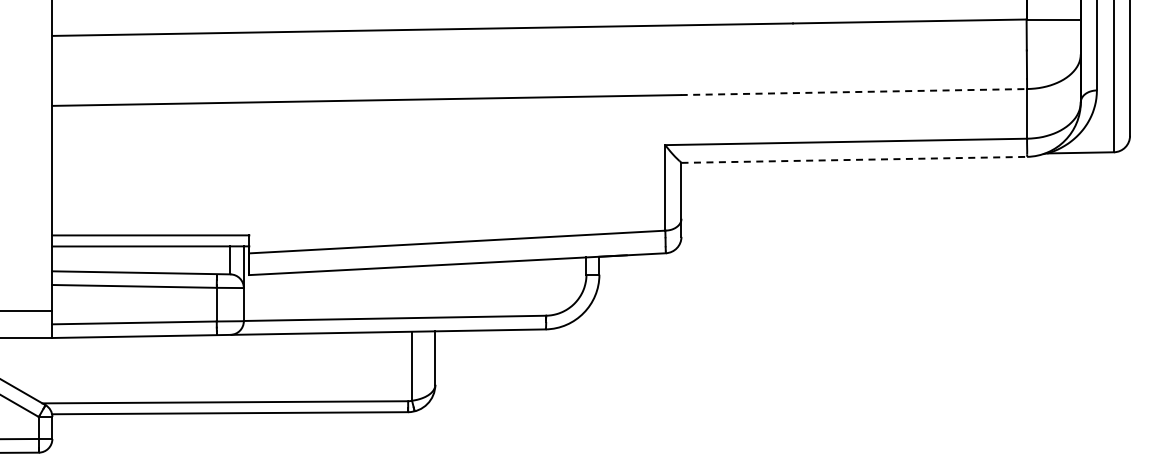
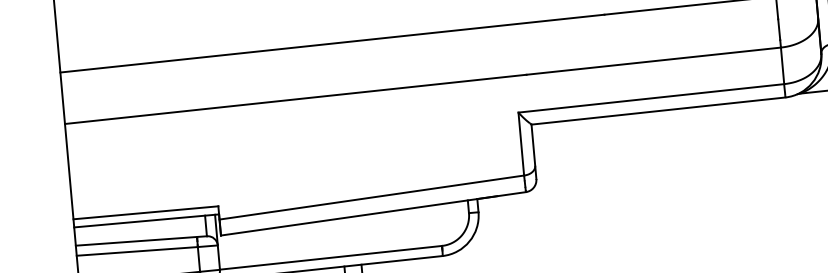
line: (854, 92) -> (654, 61), dashed -> solid
line: (854, 159) -> (658, 110), dashed -> solid

